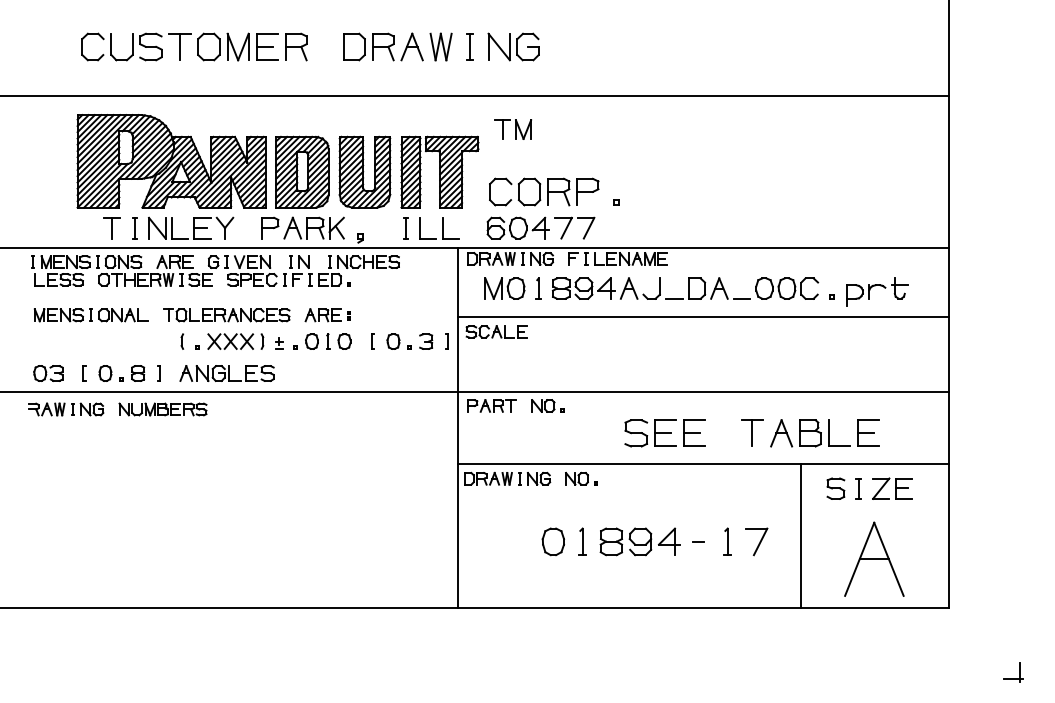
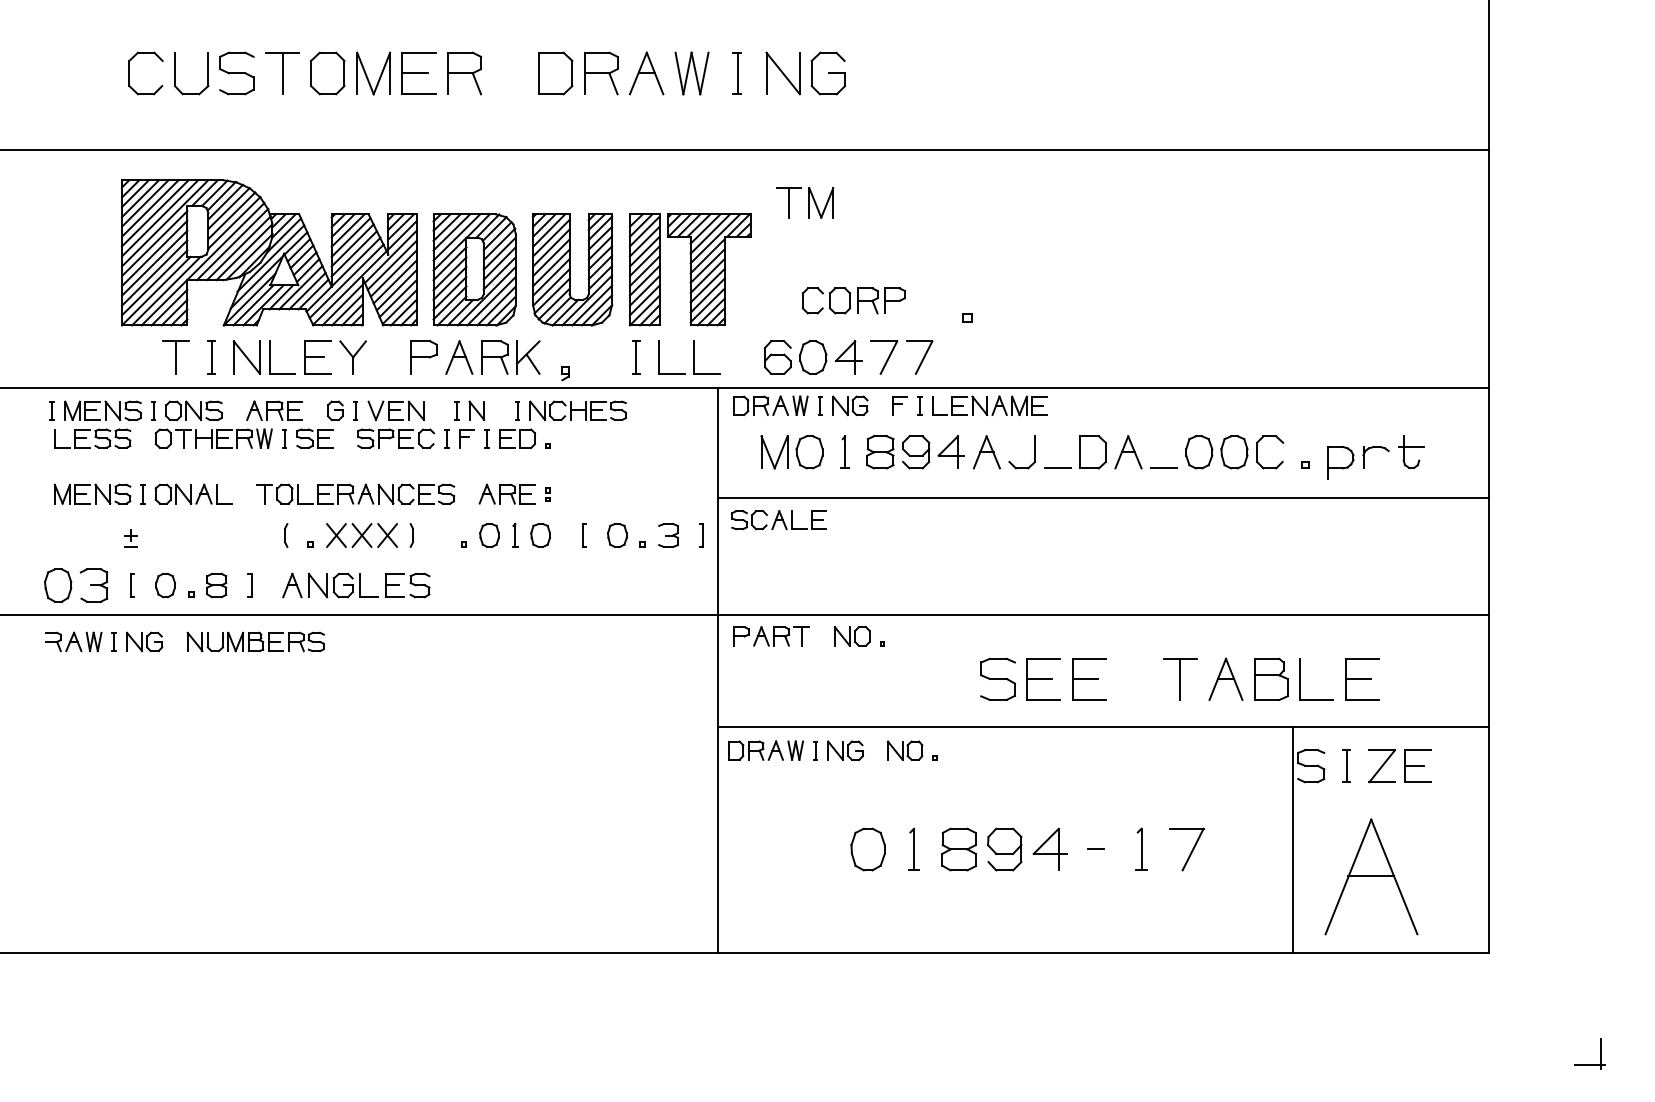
part: (544, 191) -> (854, 300), size x0.6
part: (279, 343) -> (131, 538), moved
part: (48, 373) -> (76, 585), size x1.4
line: (801, 535) -> (1293, 839), moved

